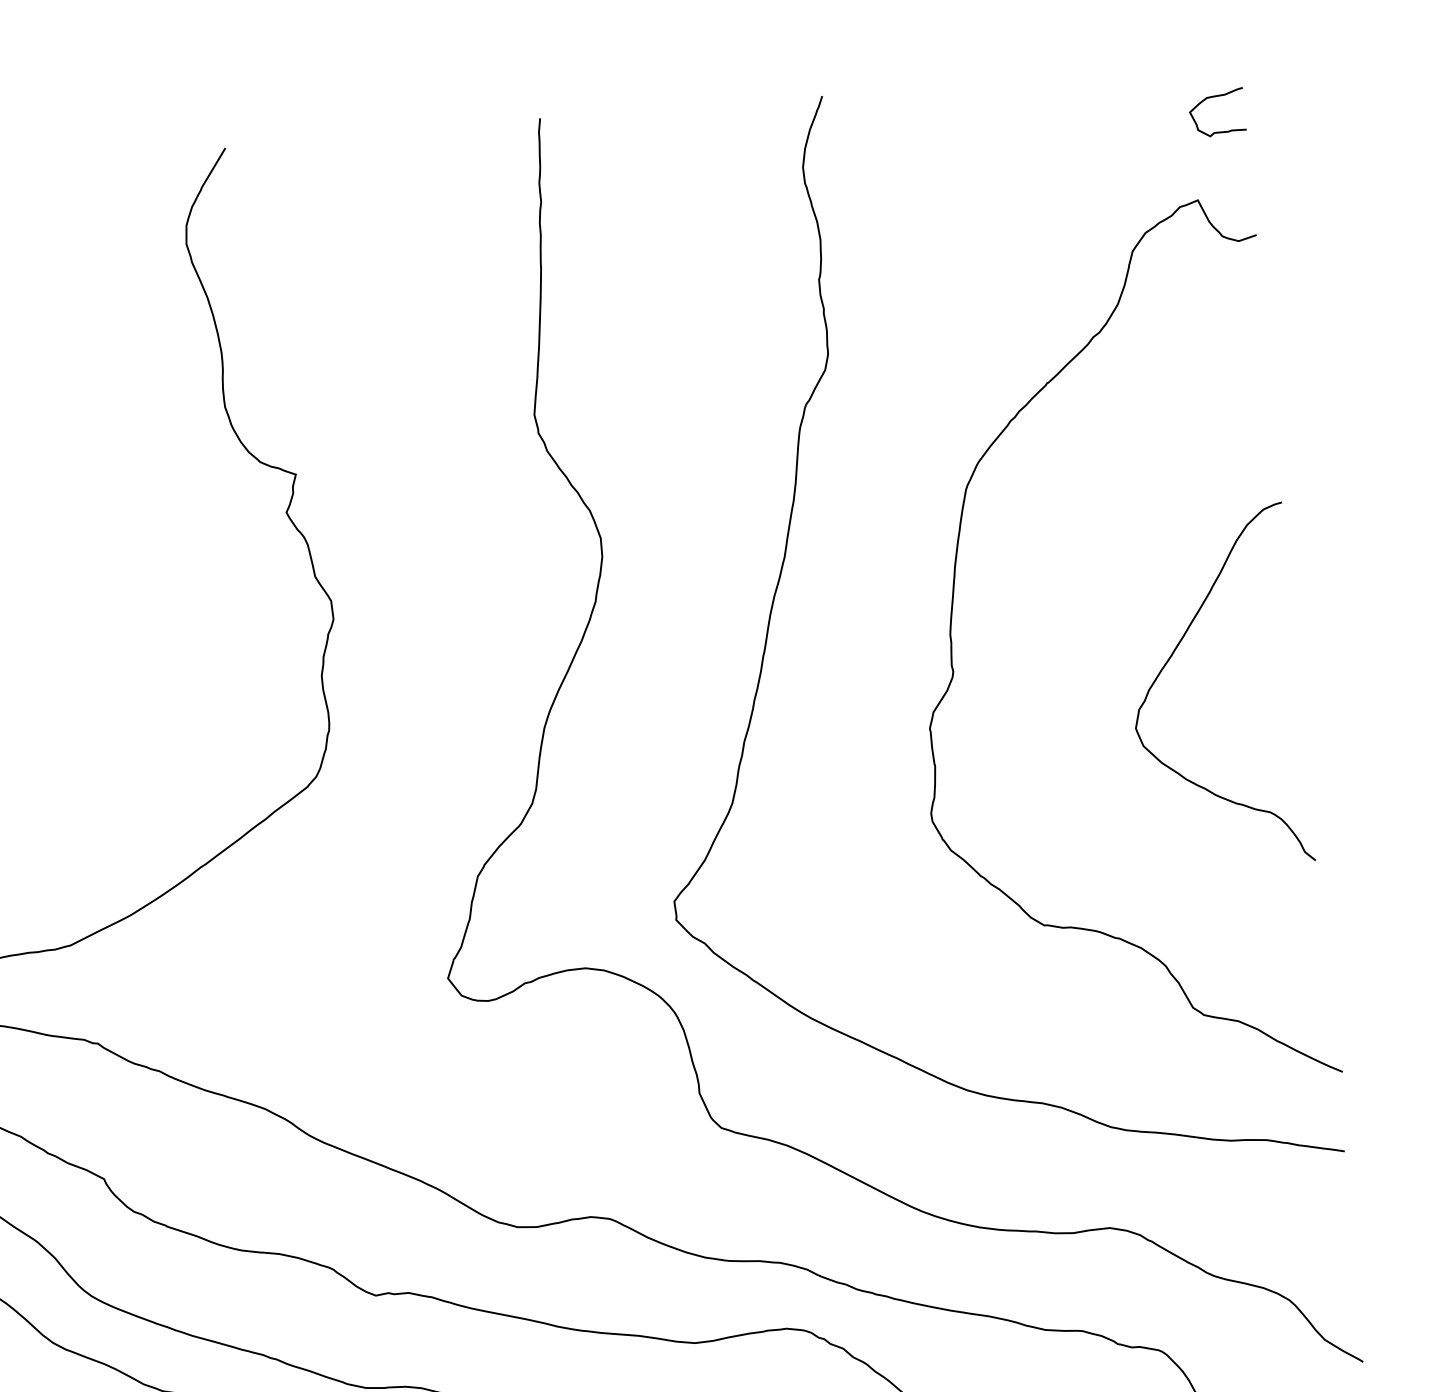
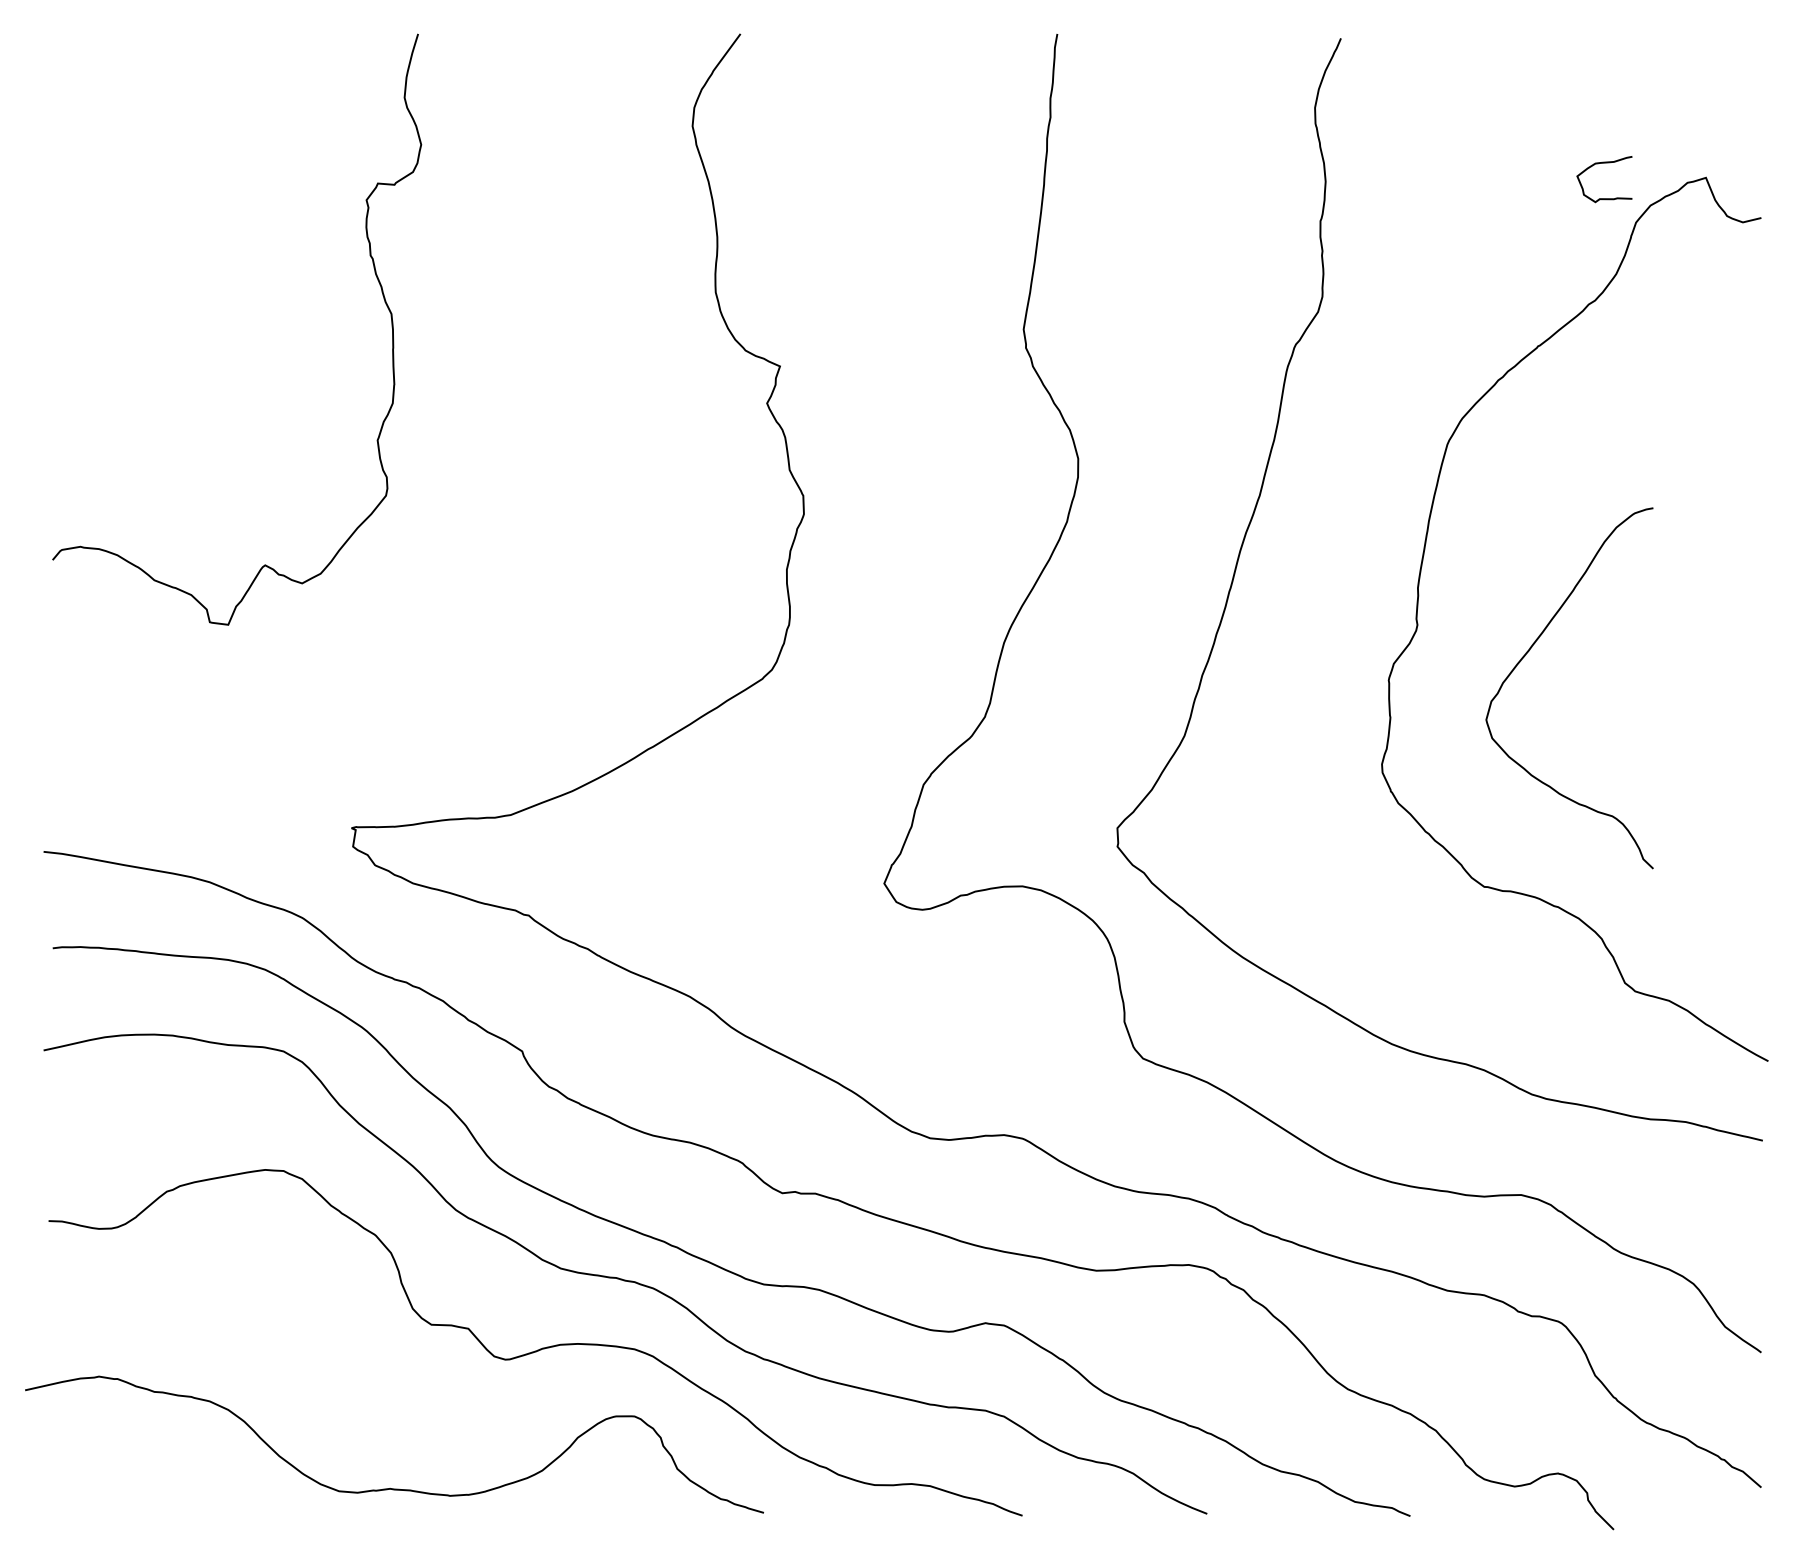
curve: (1215, 97) -> (1604, 163), moved
curve: (1168, 661) -> (1525, 656), moved

